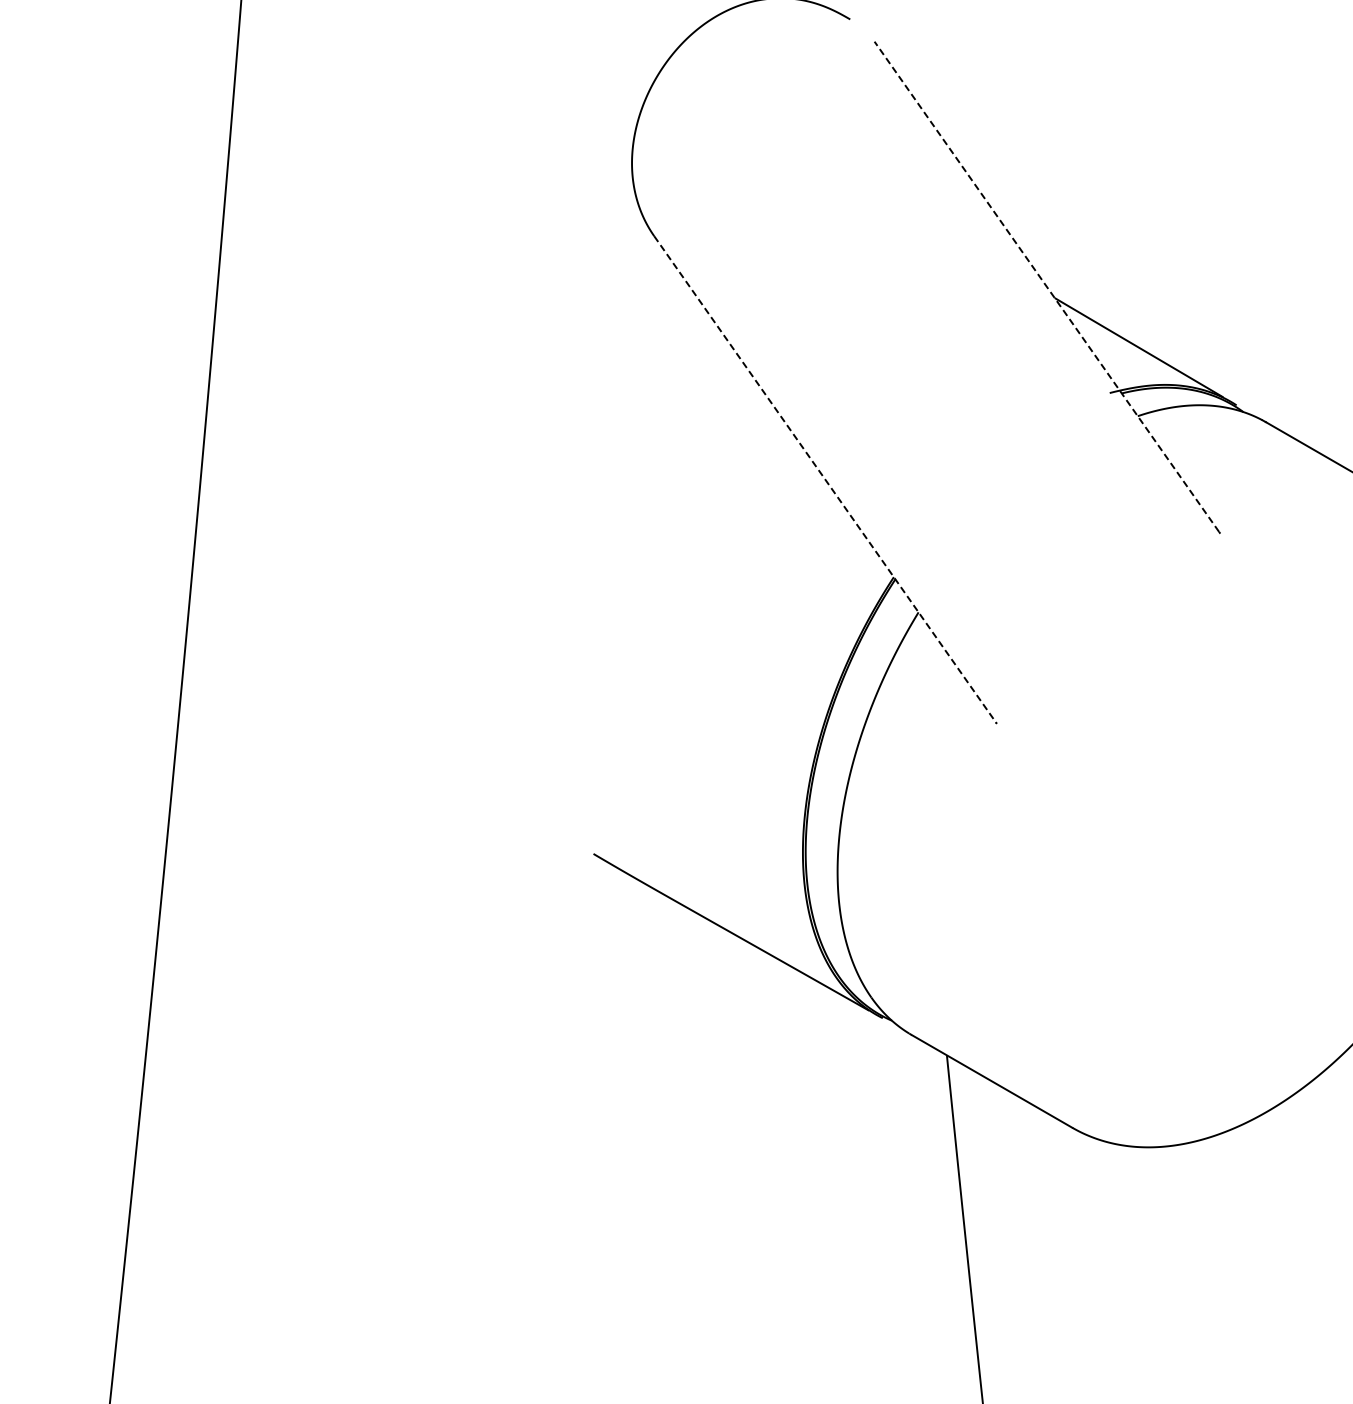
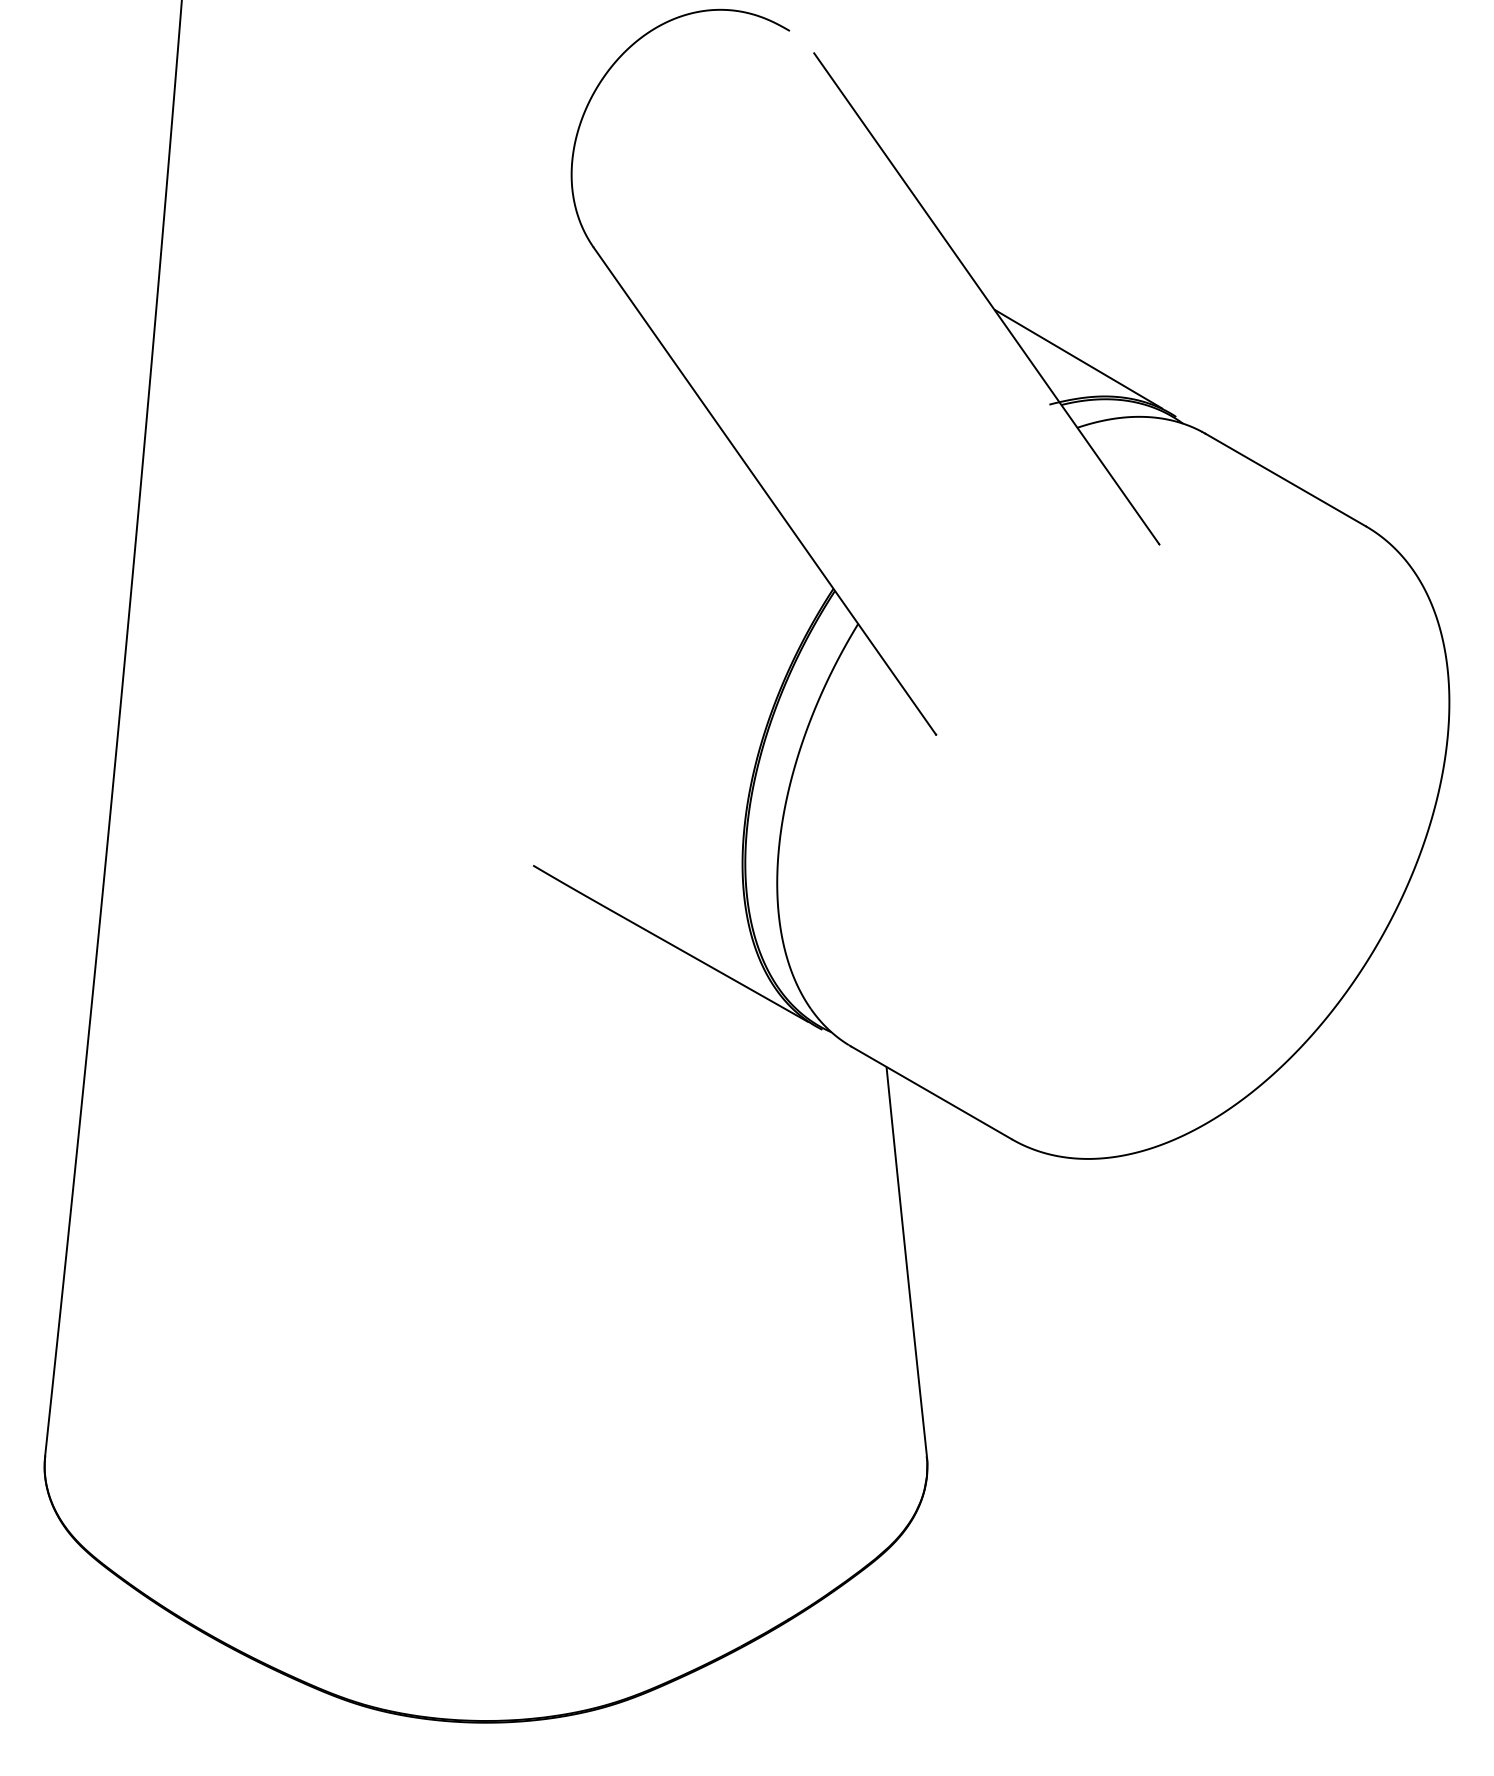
line: (1046, 286) -> (986, 298), dashed -> solid
line: (824, 479) -> (764, 491), dashed -> solid

